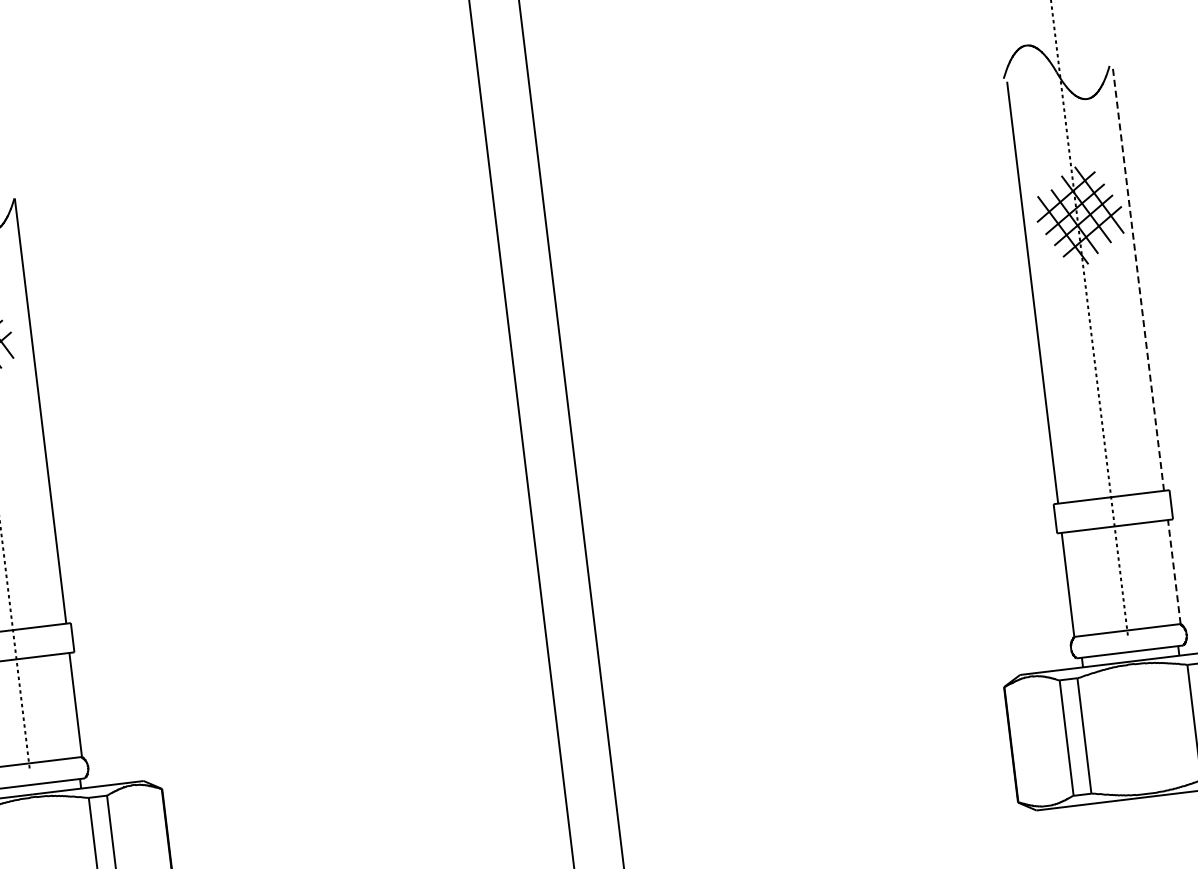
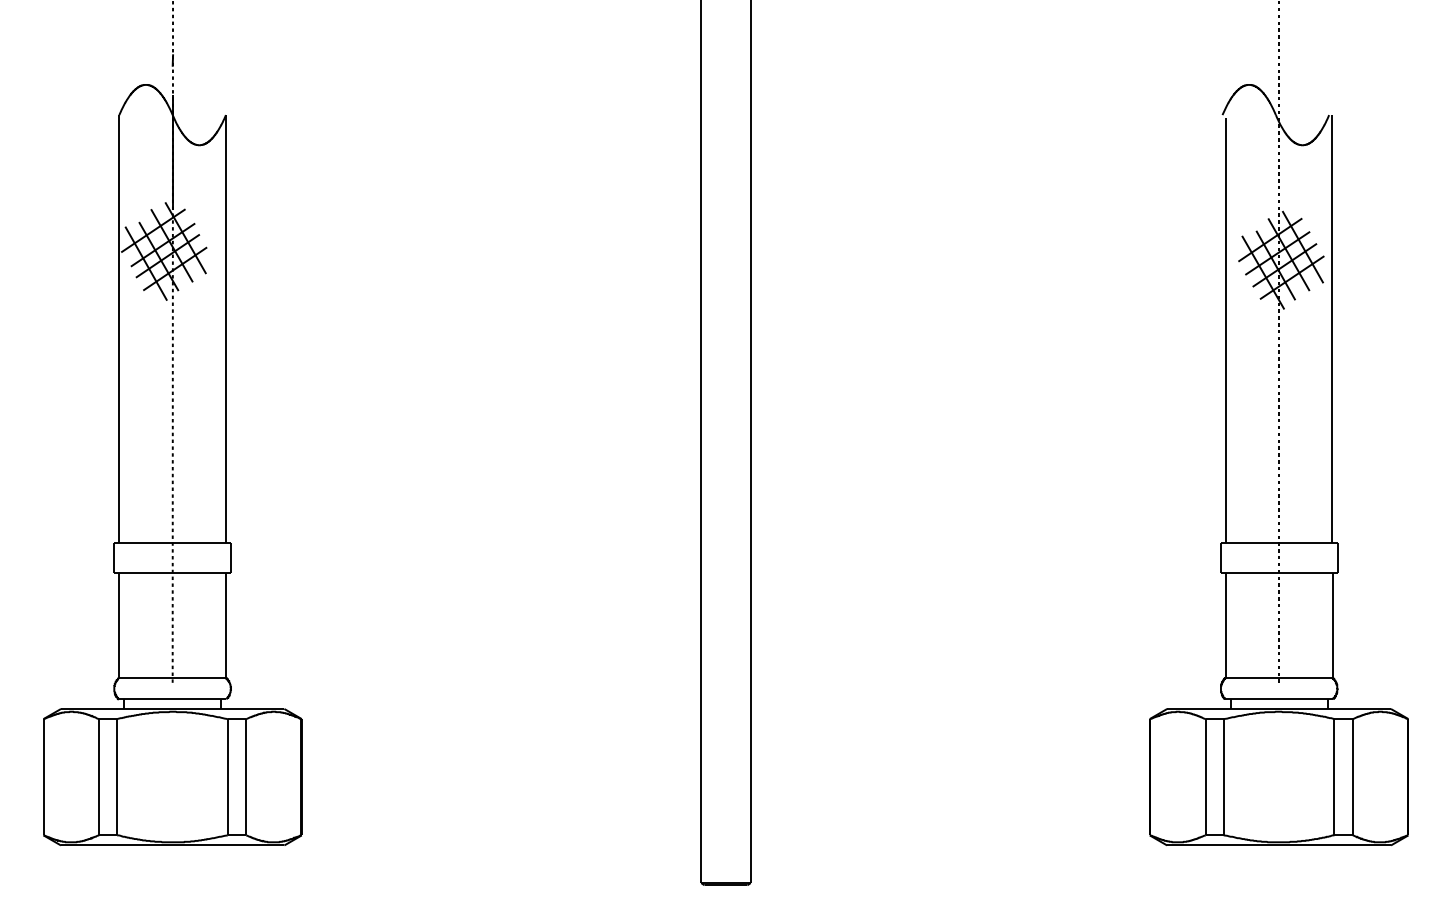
line: (1138, 278) -> (1332, 329), dashed -> solid
line: (1174, 571) -> (1332, 624), dashed -> solid

